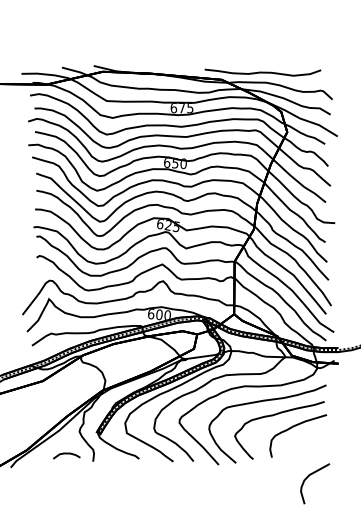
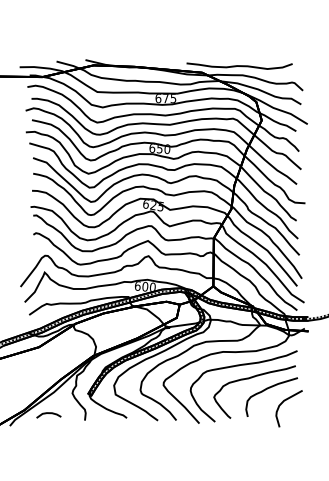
curve: (66, 453) -> (48, 413), moved
curve: (311, 475) -> (285, 401), moved

